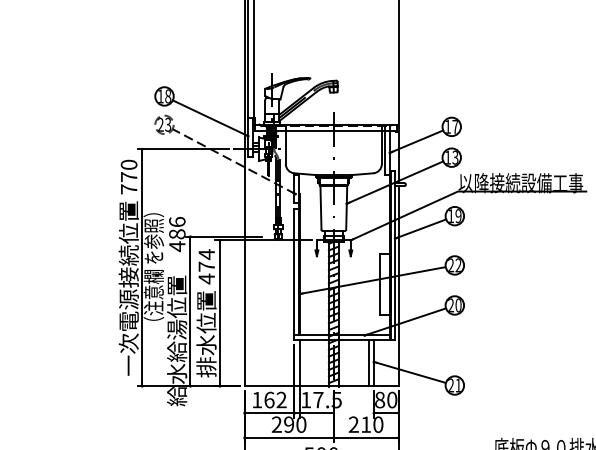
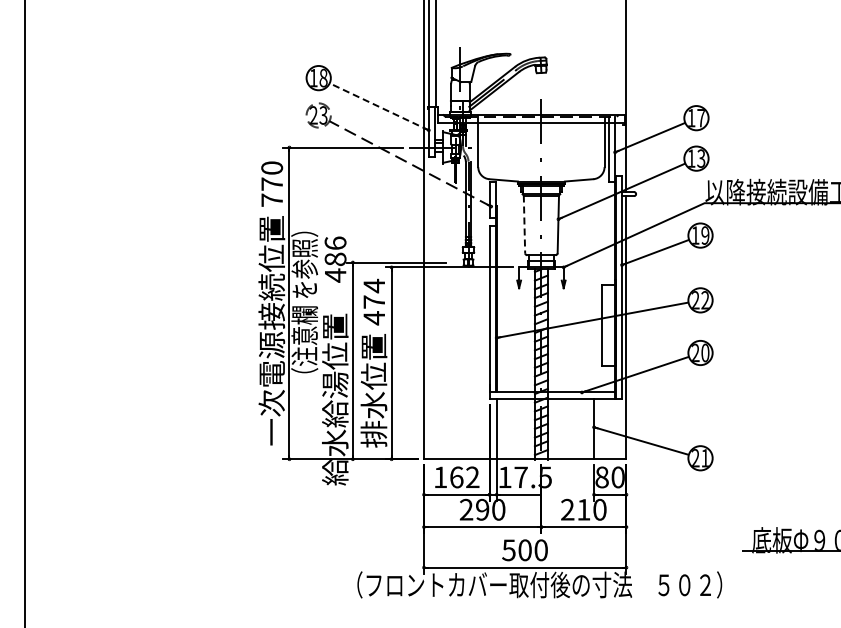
line: (210, 118) -> (379, 106), solid -> dashed
line: (320, 207) -> (524, 224), solid -> dashed
line: (368, 362) -> (587, 428), removed

